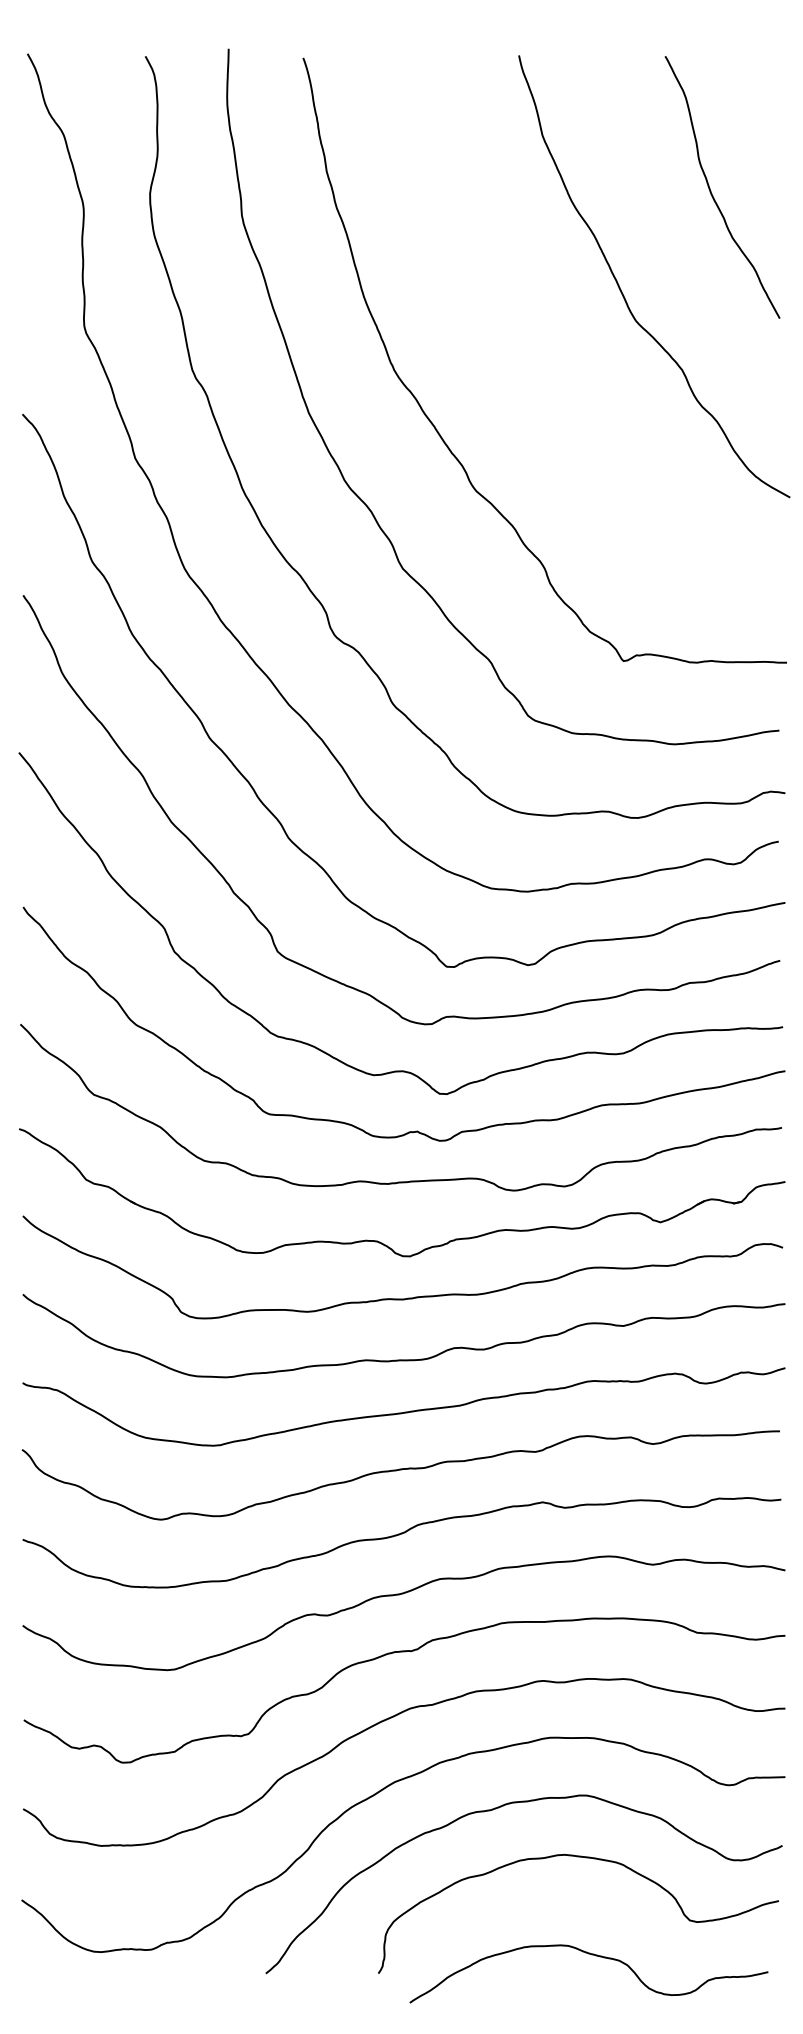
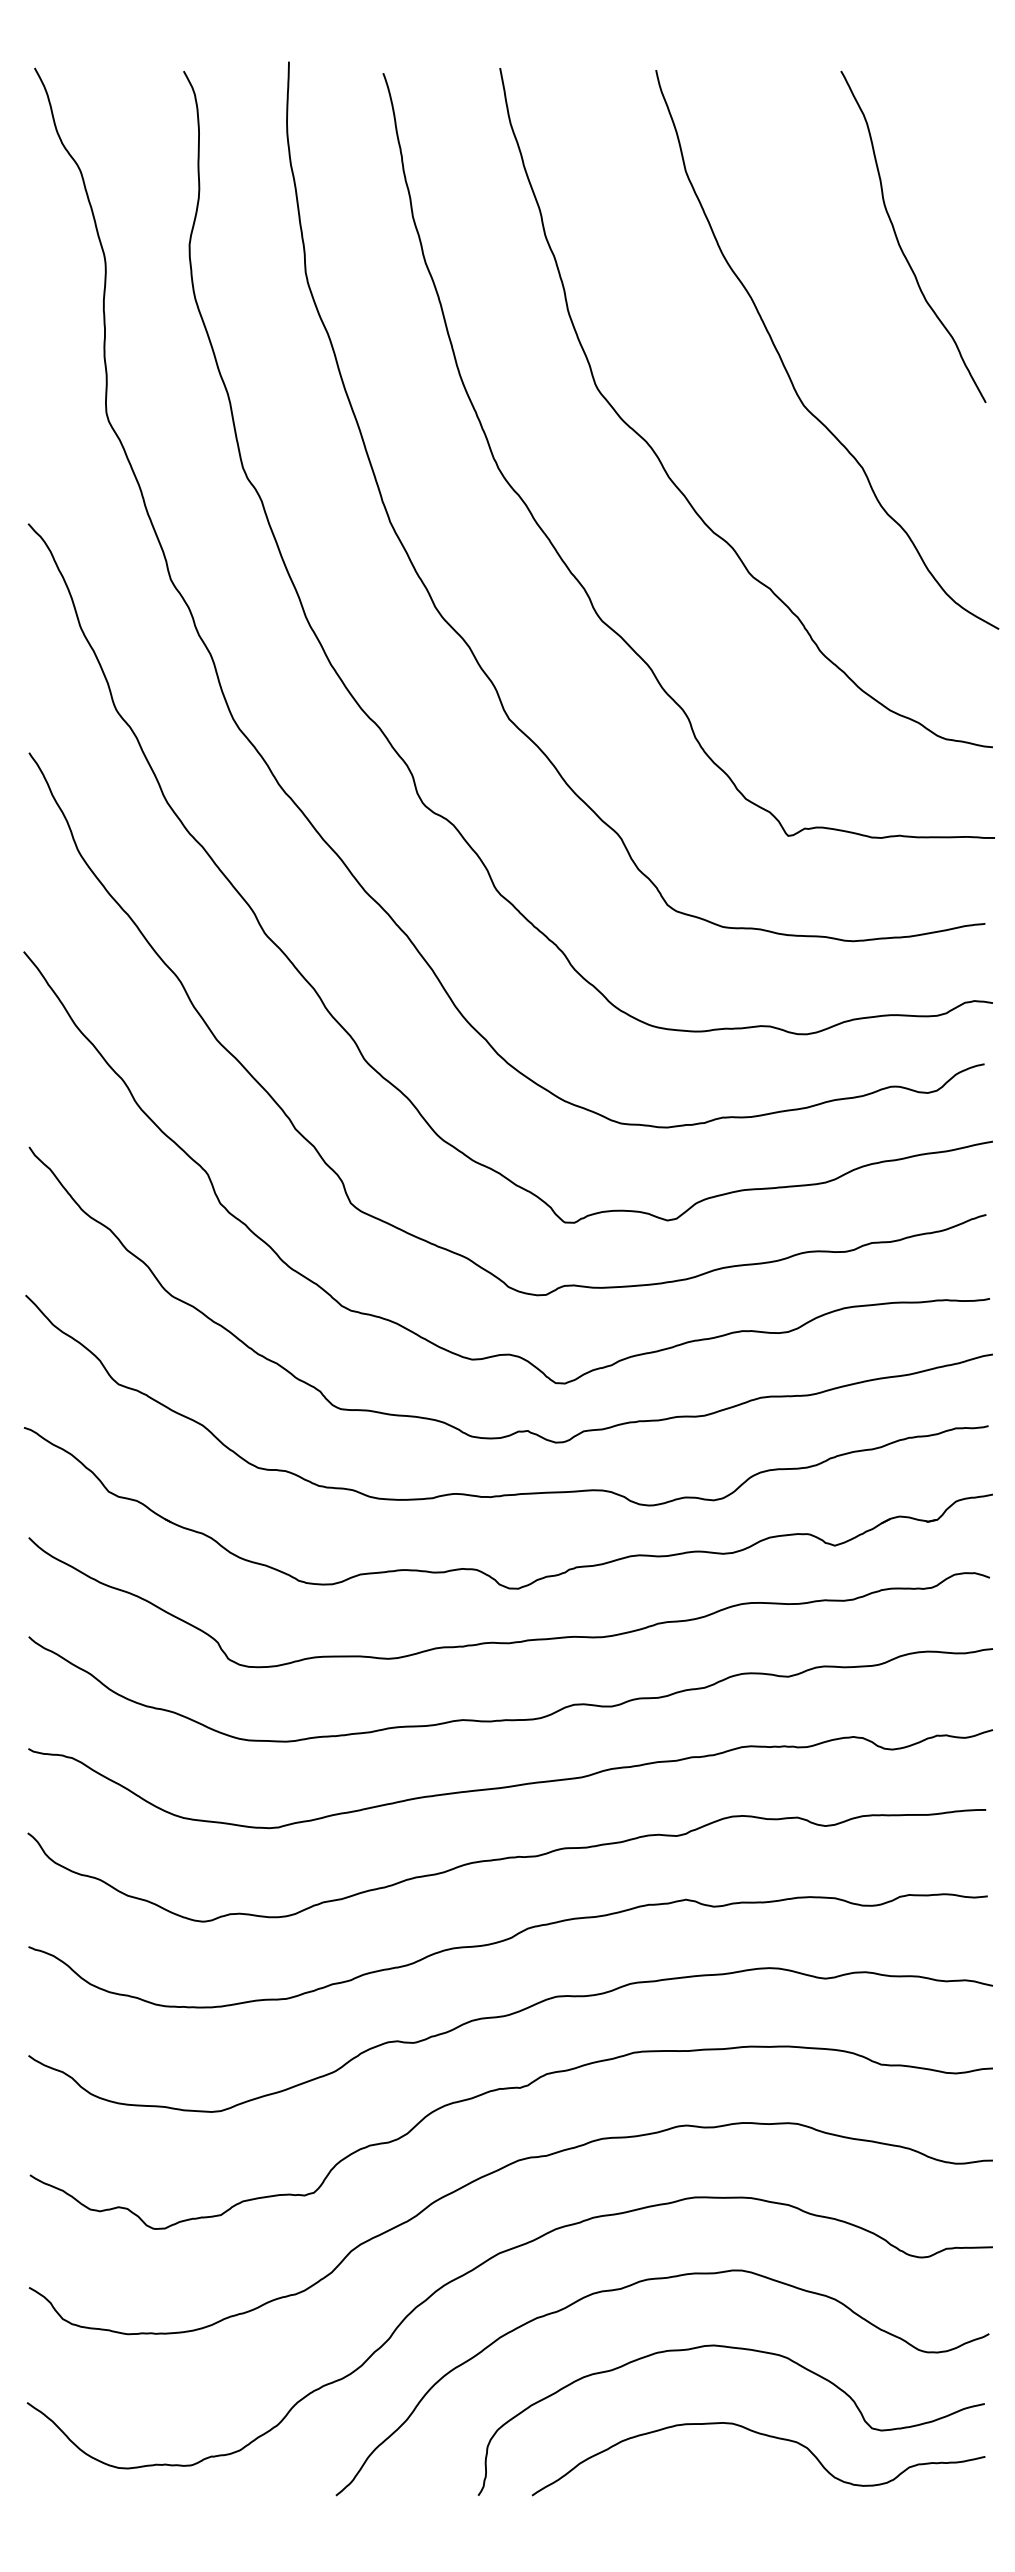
curve: (522, 363) -> (660, 459), added
curve: (592, 1955) -> (762, 2435), moved

